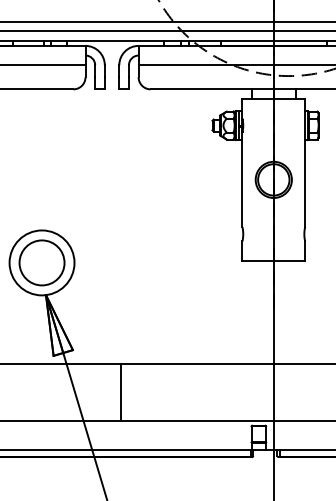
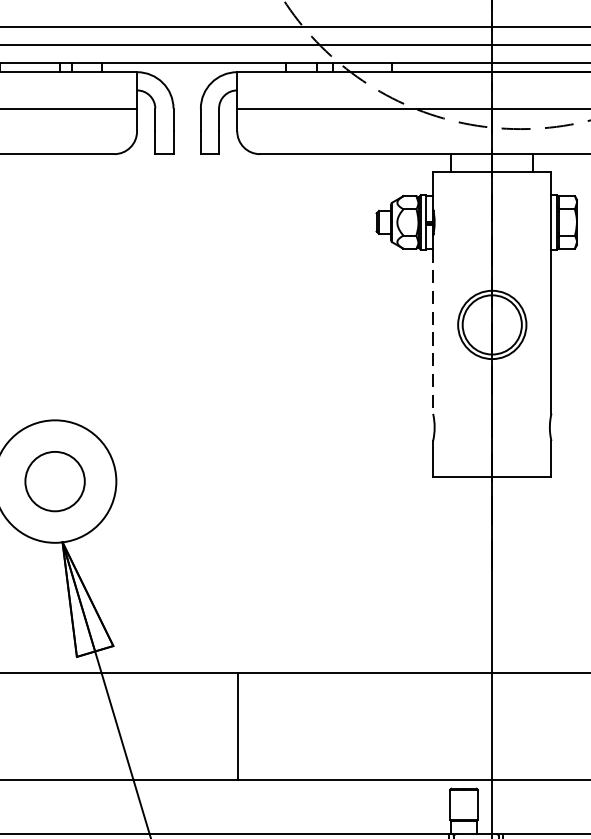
line: (242, 183) -> (433, 331), solid -> dashed
circle: (41, 262) -> (54, 480), size x0.7
line: (121, 392) -> (238, 725), moved

